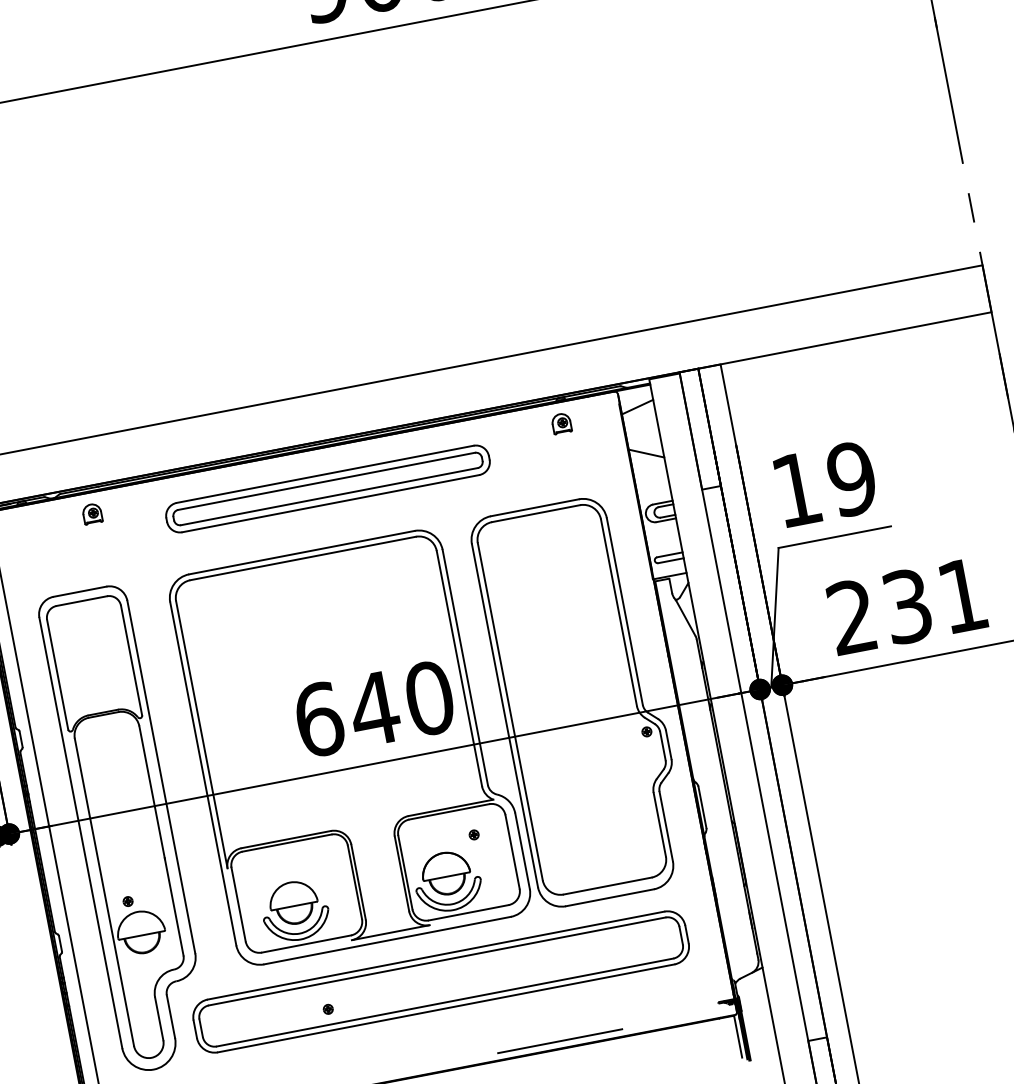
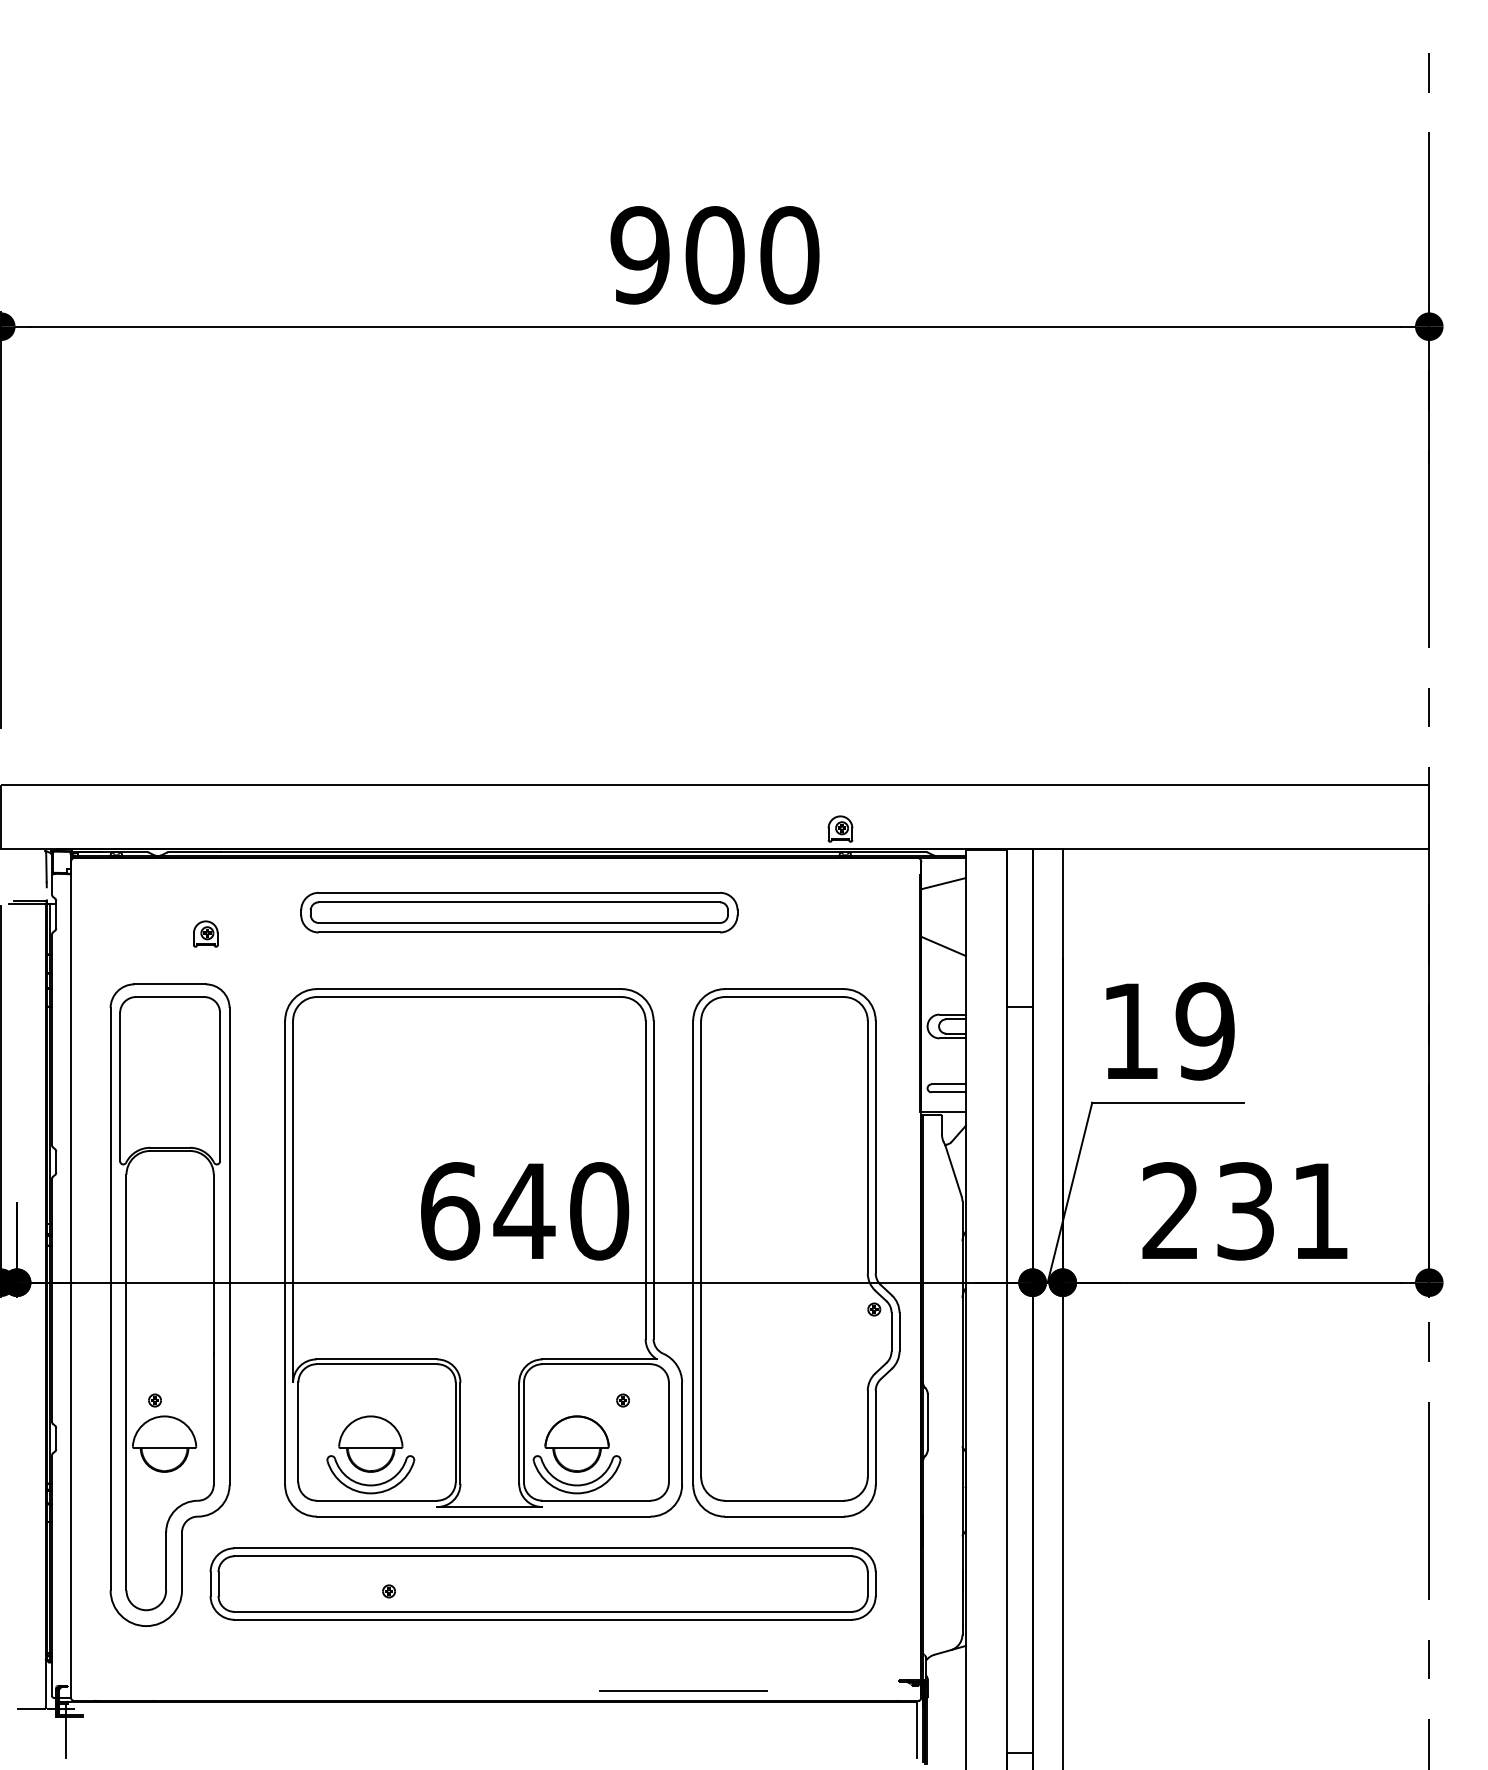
part: (561, 423) -> (840, 828), moved
part: (92, 513) -> (205, 933), moved

